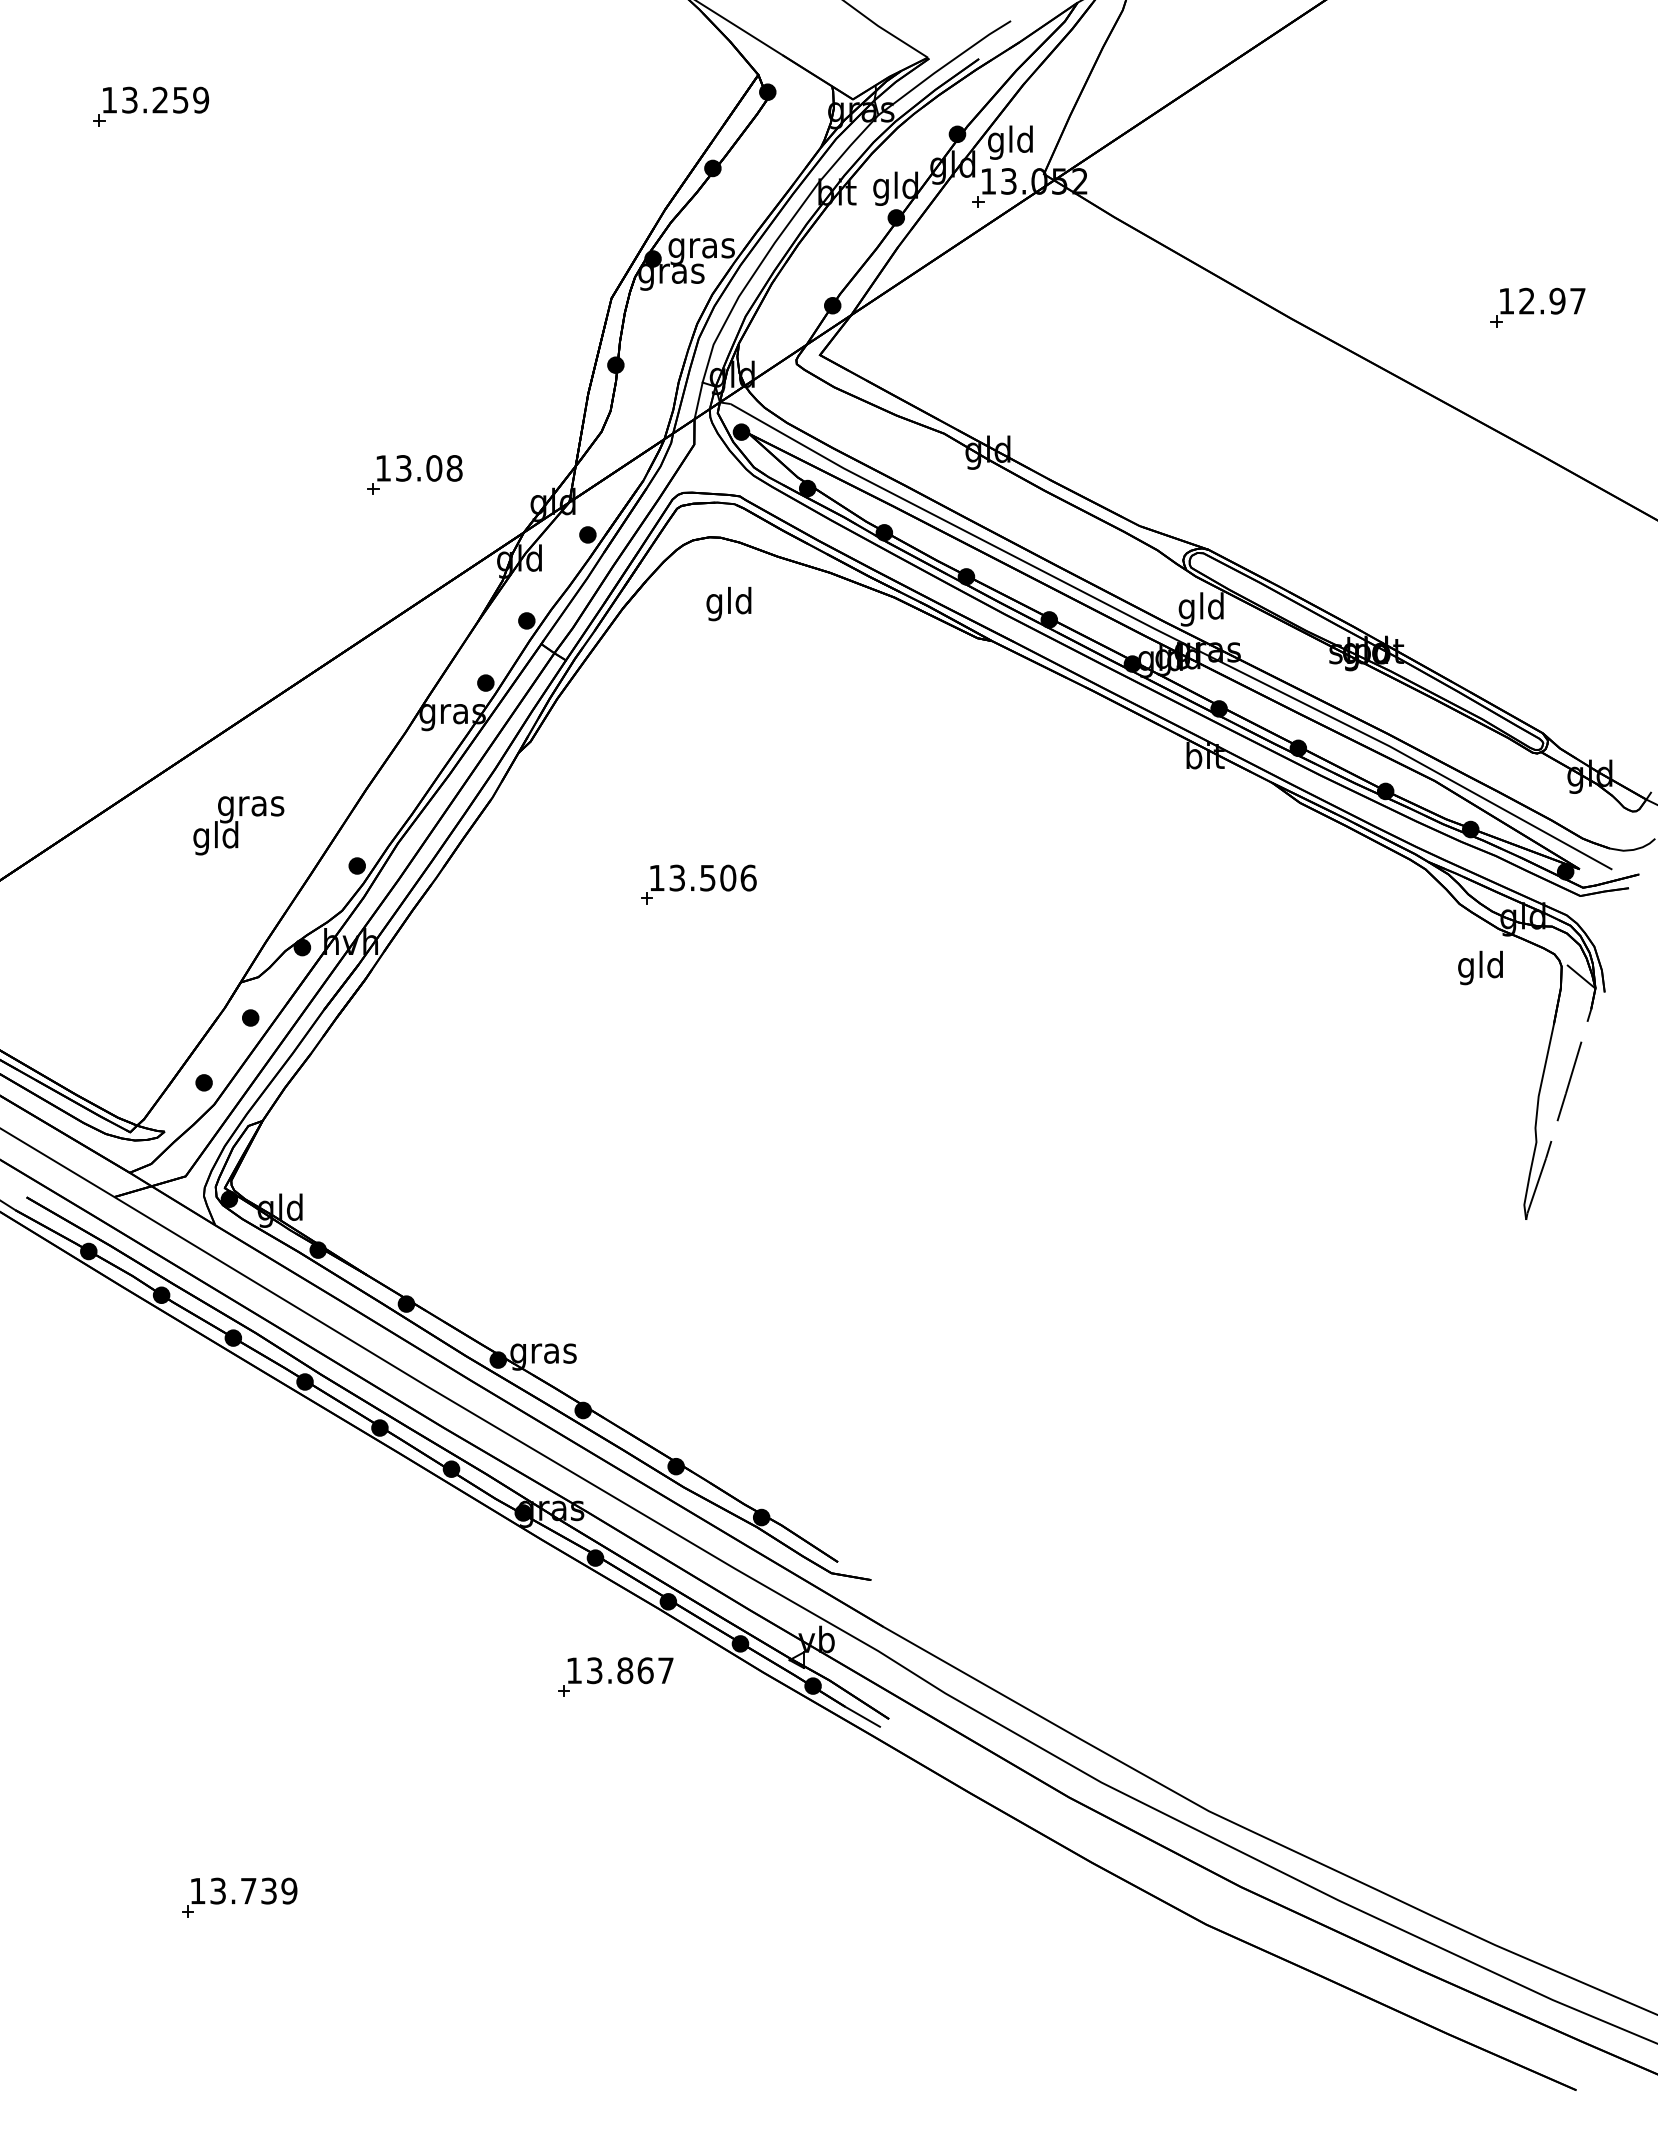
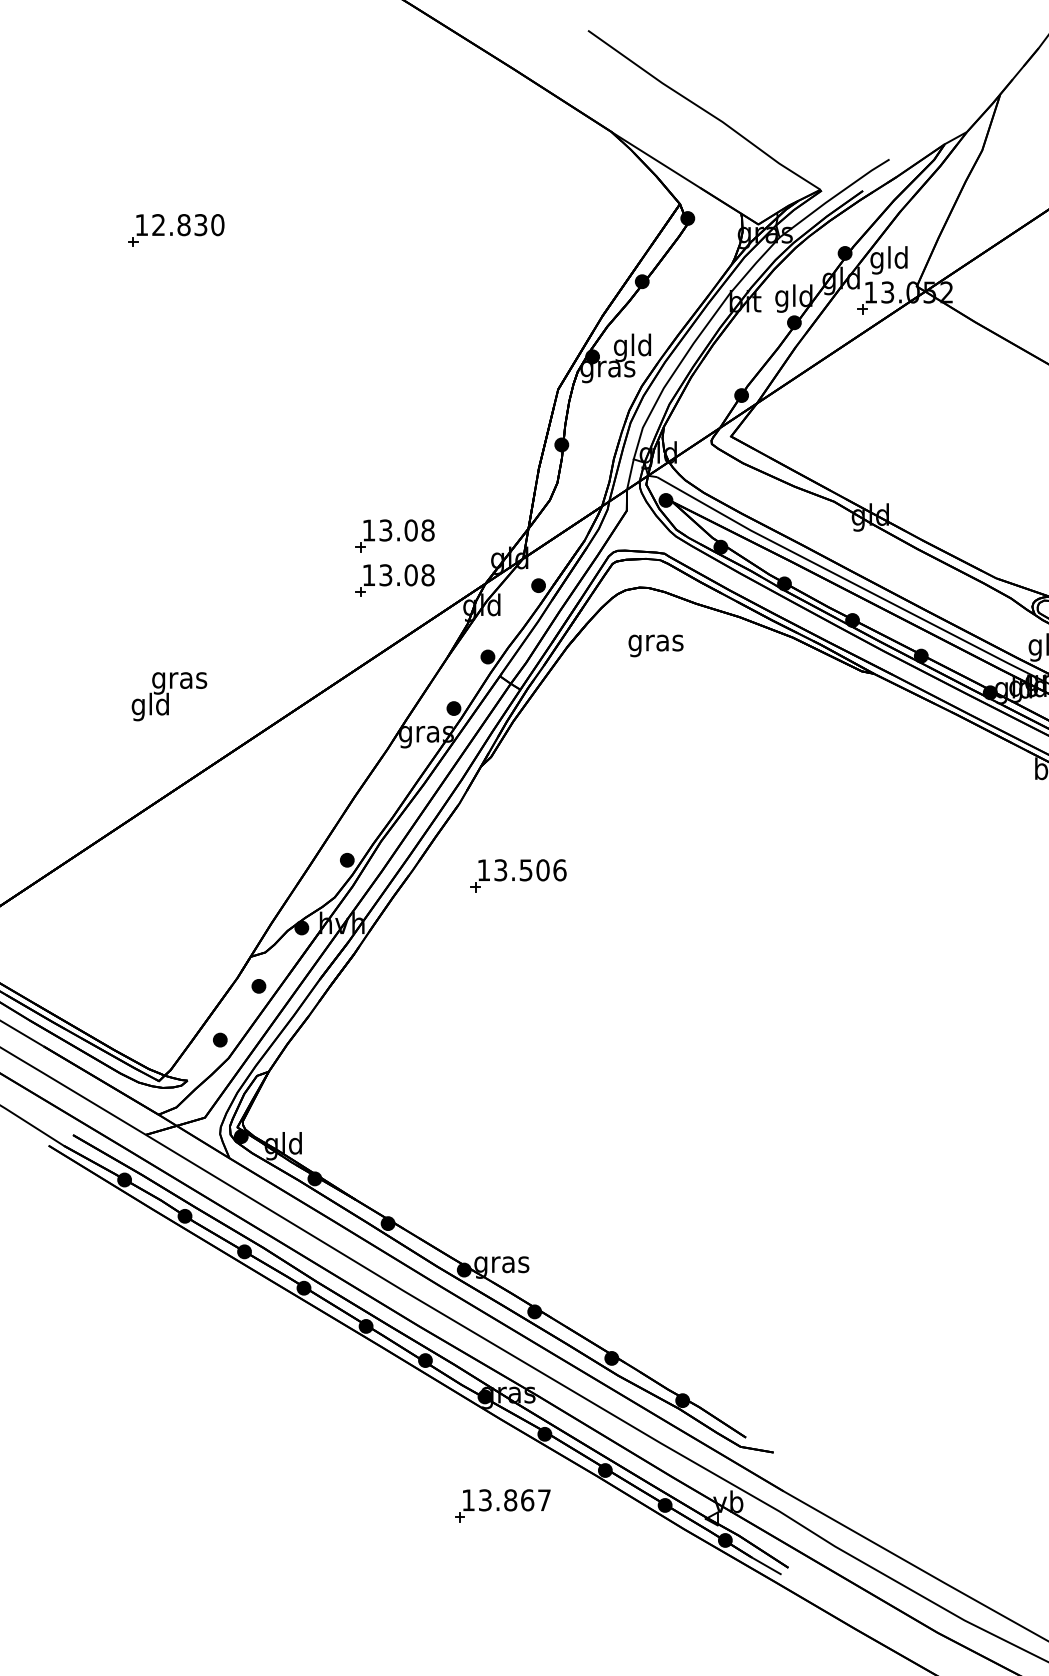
text: (165, 99) -> (188, 224), 13.259 -> 12.830
text: (701, 248) -> (632, 348), gras -> gld
part: (414, 528) -> (394, 580), added
text: (729, 603) -> (656, 642), gld -> gras
text: (238, 825) -> (169, 696), moved
part: (698, 884) -> (518, 875), moved
part: (615, 1676) -> (502, 1505), moved

